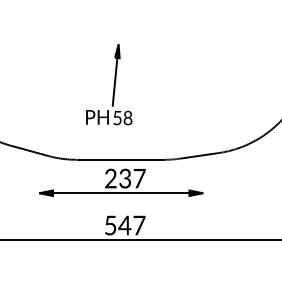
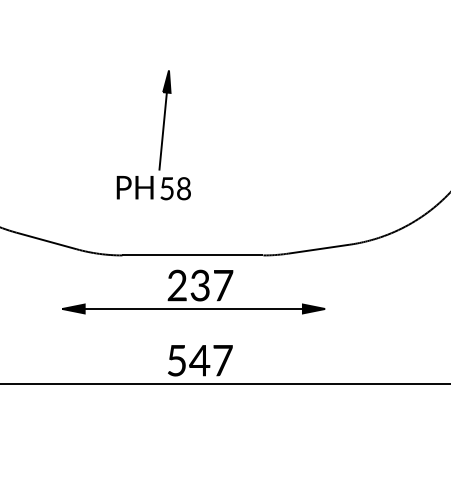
part: (109, 84) -> (154, 135), moved

